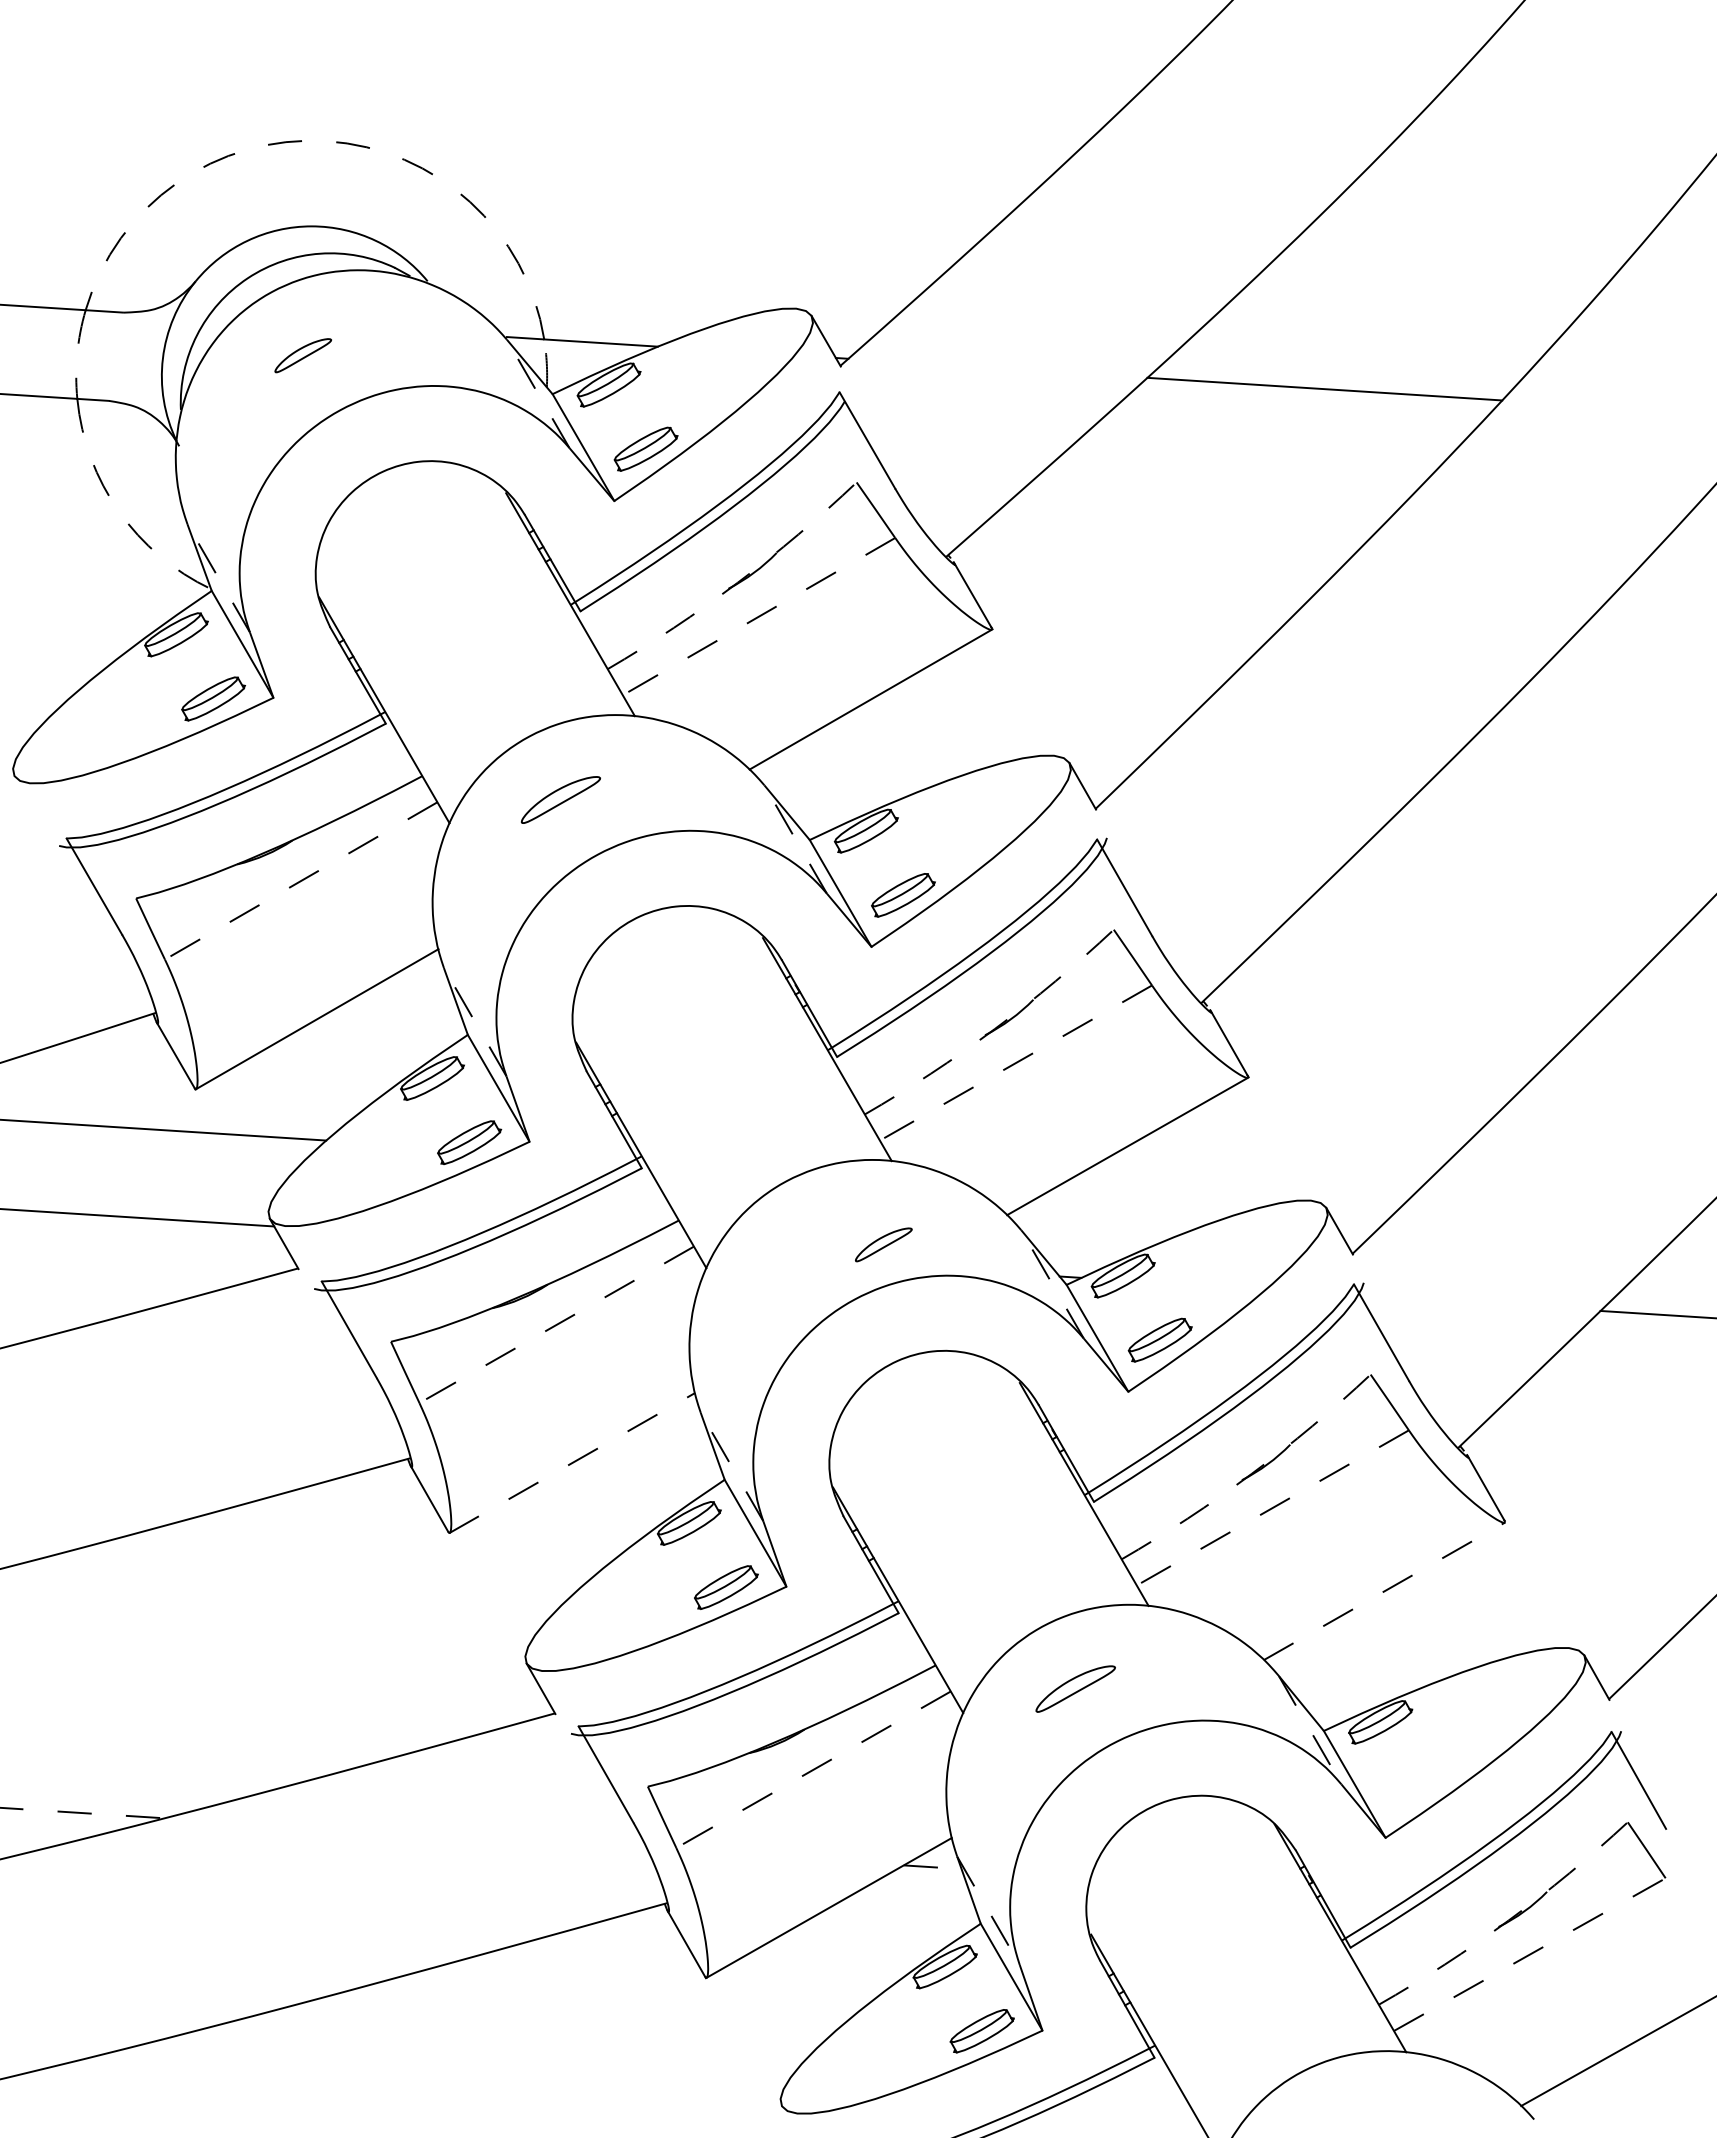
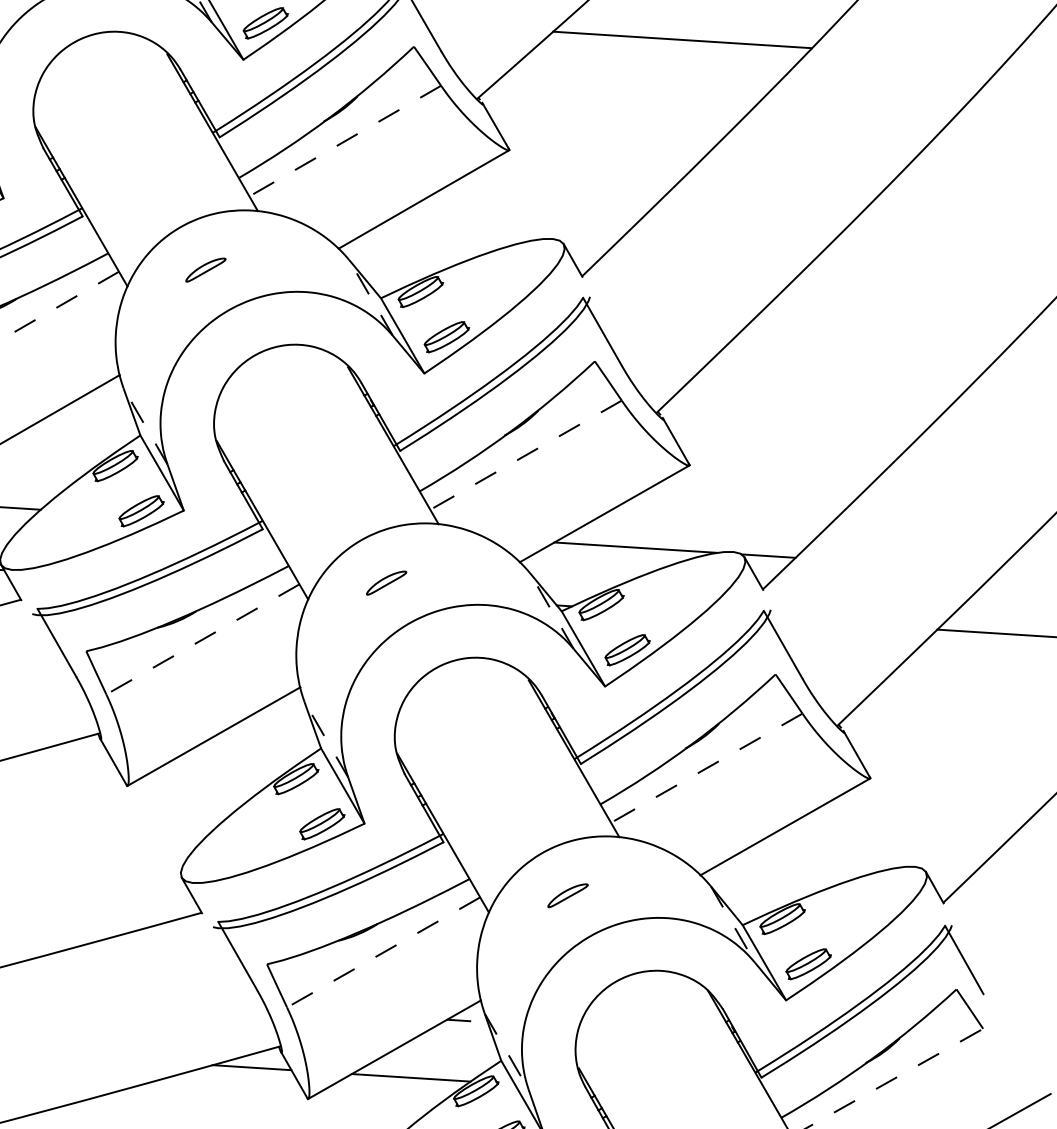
line: (1238, 472) -> (682, 39), added
arc: (737, 582) -> (330, 117), dashed -> solid
part: (560, 799) -> (205, 269), size x0.71
arc: (994, 1029) -> (510, 431), dashed -> solid
line: (1171, 1194) -> (635, 547), added
line: (1360, 1206) -> (768, 556), added
part: (883, 1244) -> (386, 582), moved
line: (572, 1463) -> (214, 736), dashed -> solid
arc: (1251, 1474) -> (691, 744), dashed -> solid
line: (1385, 1590) -> (786, 826), dashed -> solid
part: (1075, 1689) -> (567, 895), size x0.71
part: (1417, 1786) -> (808, 964), added
arc: (1508, 1920) -> (872, 1058), dashed -> solid
line: (626, 1933) -> (252, 1067), added
line: (852, 1947) -> (411, 1077), added

